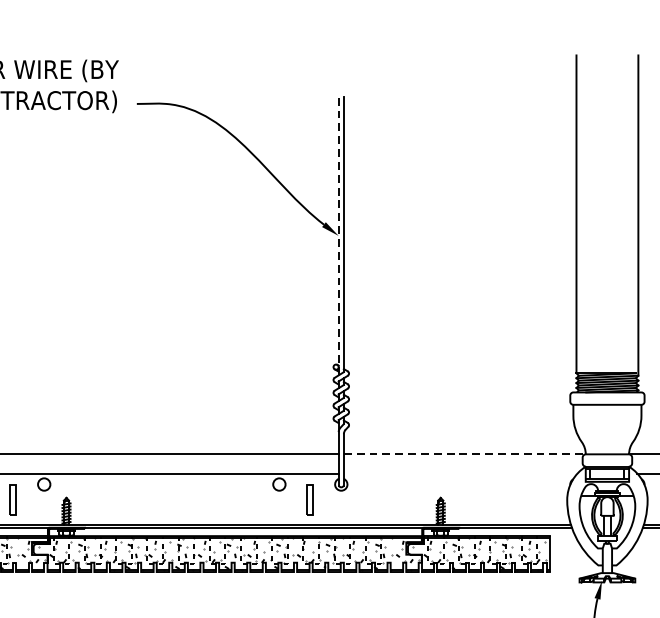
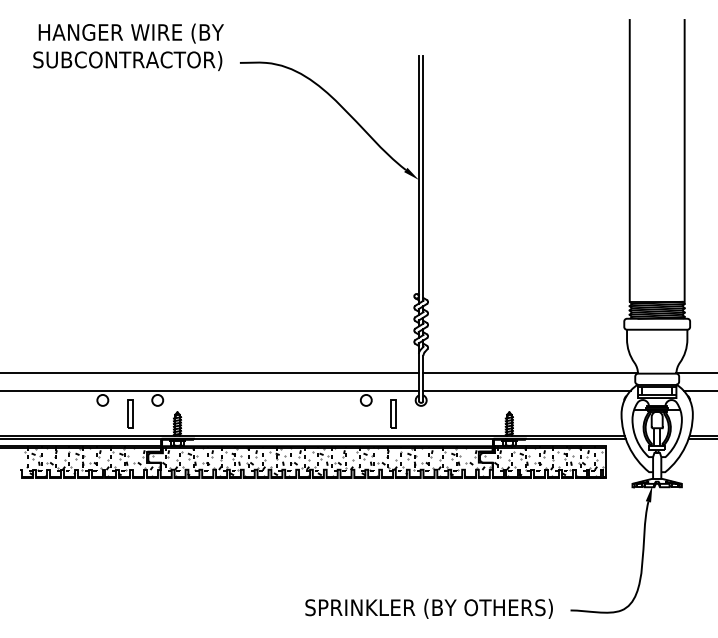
line: (338, 235) -> (418, 179), dashed -> solid
line: (465, 453) -> (531, 372), dashed -> solid
line: (460, 473) -> (526, 390), added

